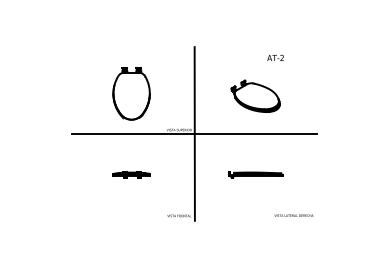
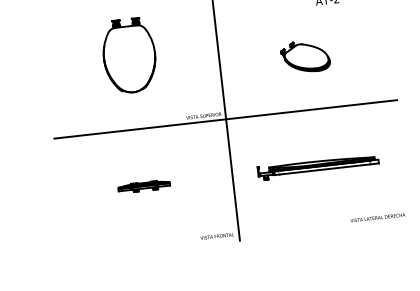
part: (131, 93) -> (129, 55), moved
part: (255, 95) -> (305, 55), size x0.7
part: (255, 174) -> (317, 166), size x1.6

